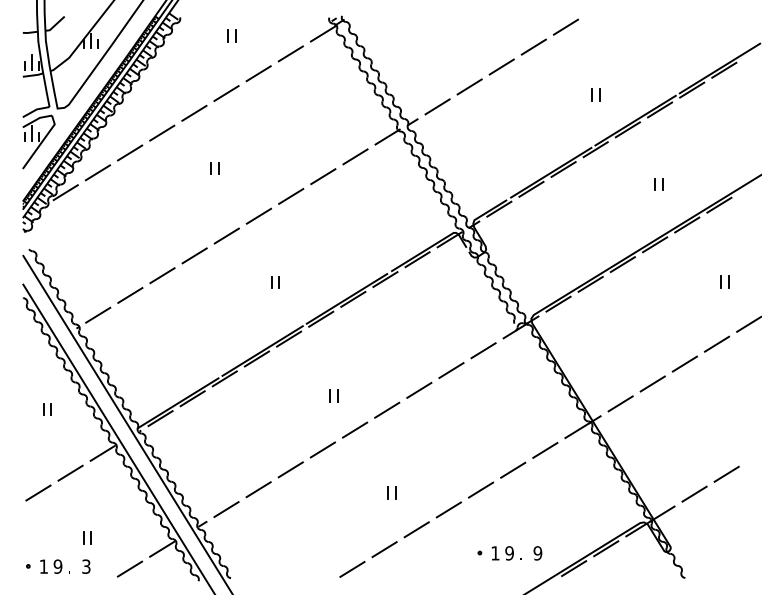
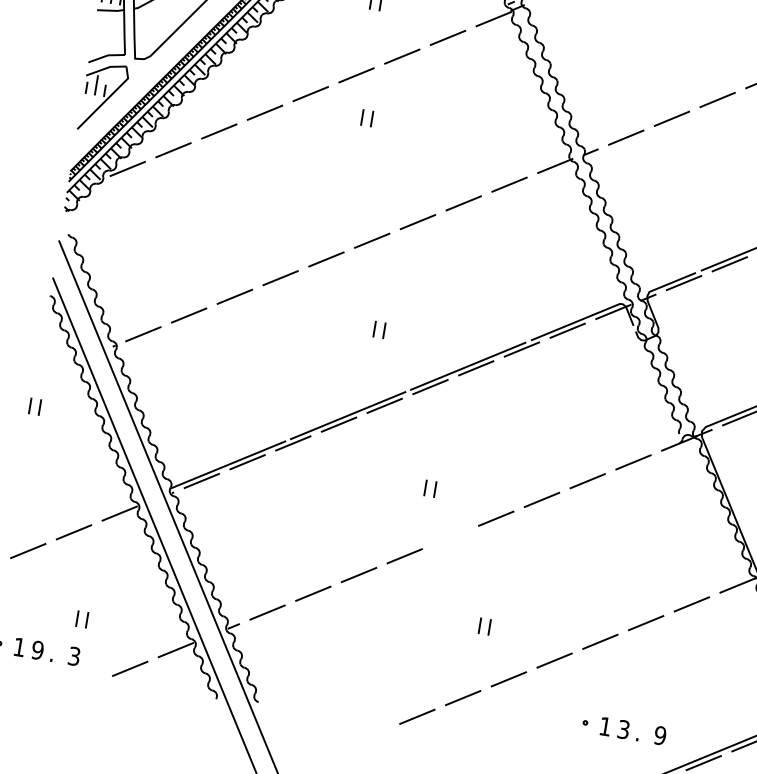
part: (214, 168) -> (366, 118), moved
part: (47, 409) -> (34, 406), moved
line: (355, 429) -> (451, 536), removed
text: (509, 553) -> (623, 729), 9 -> 3

